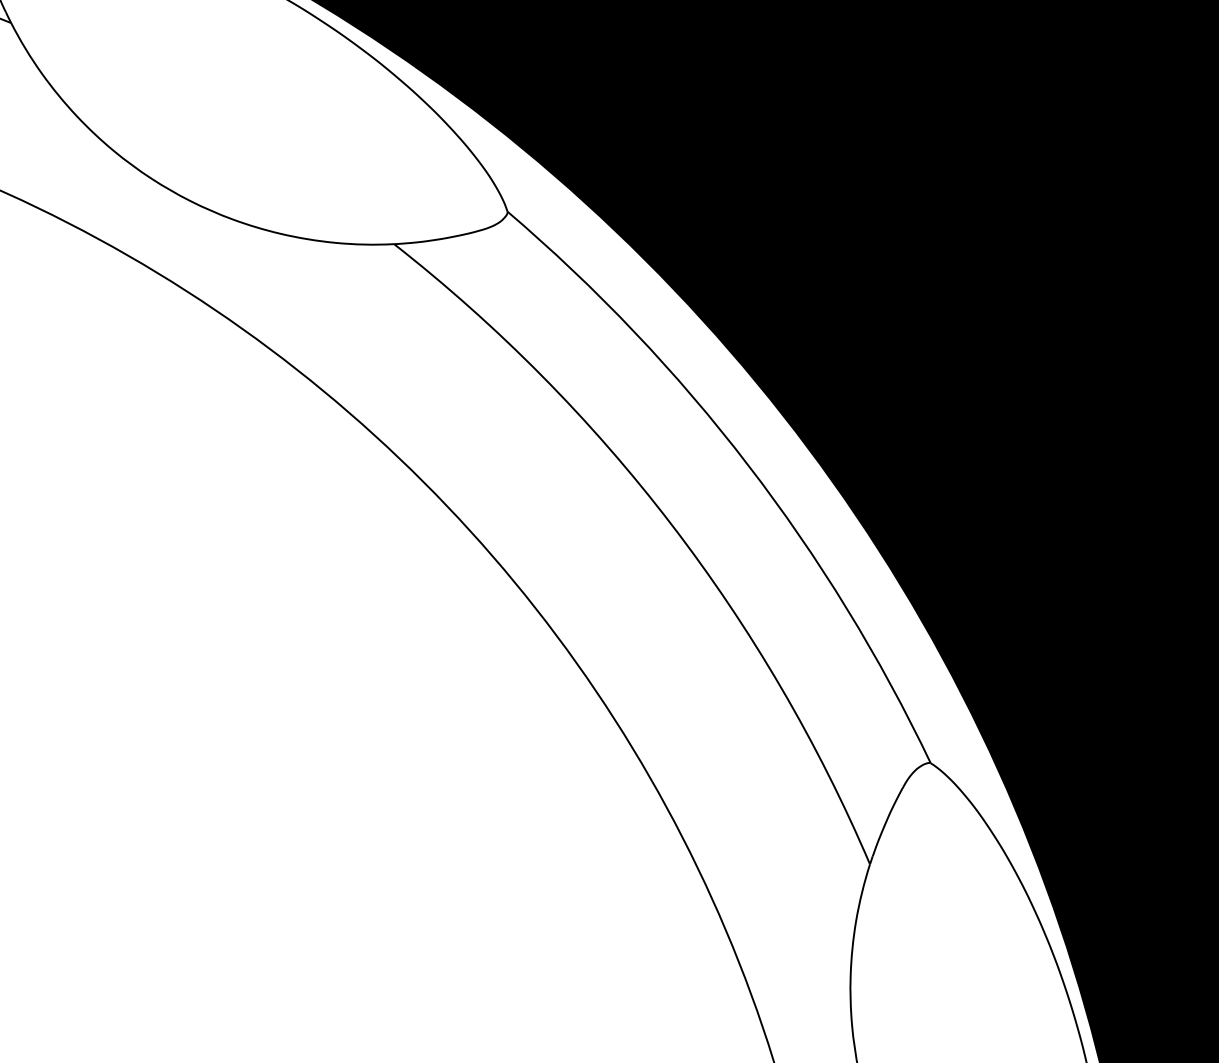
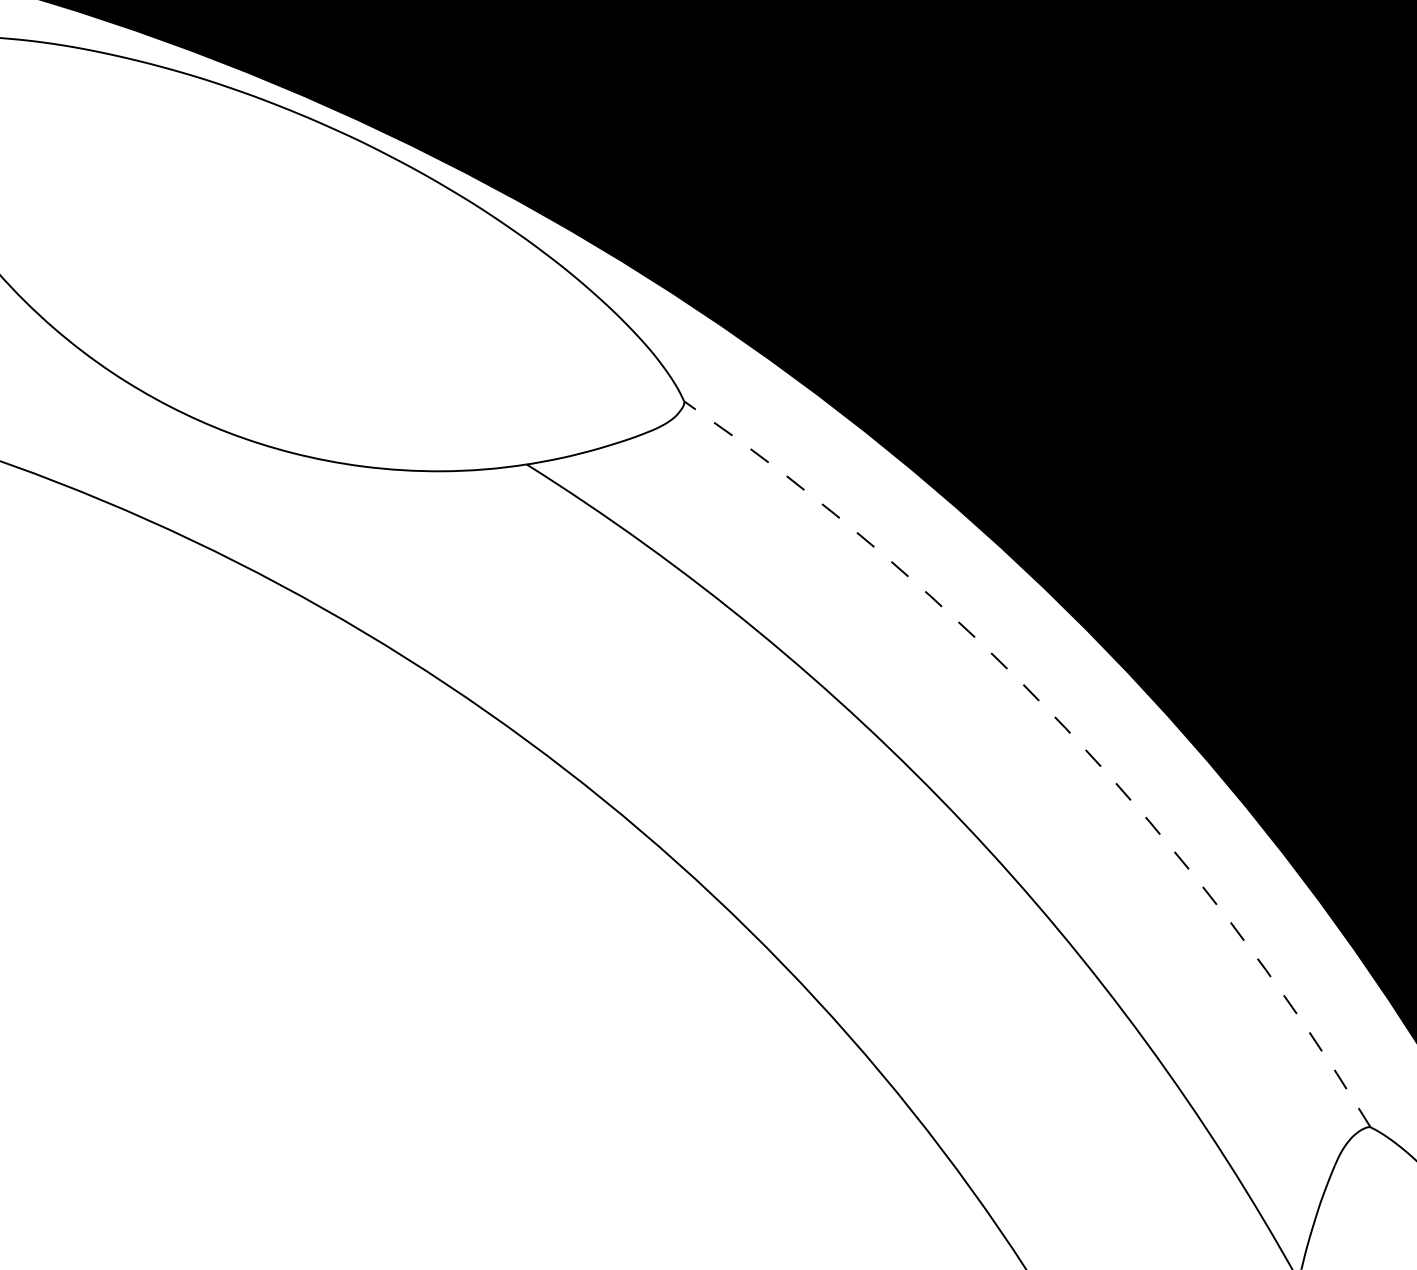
arc: (748, 465) -> (1066, 728), solid -> dashed

